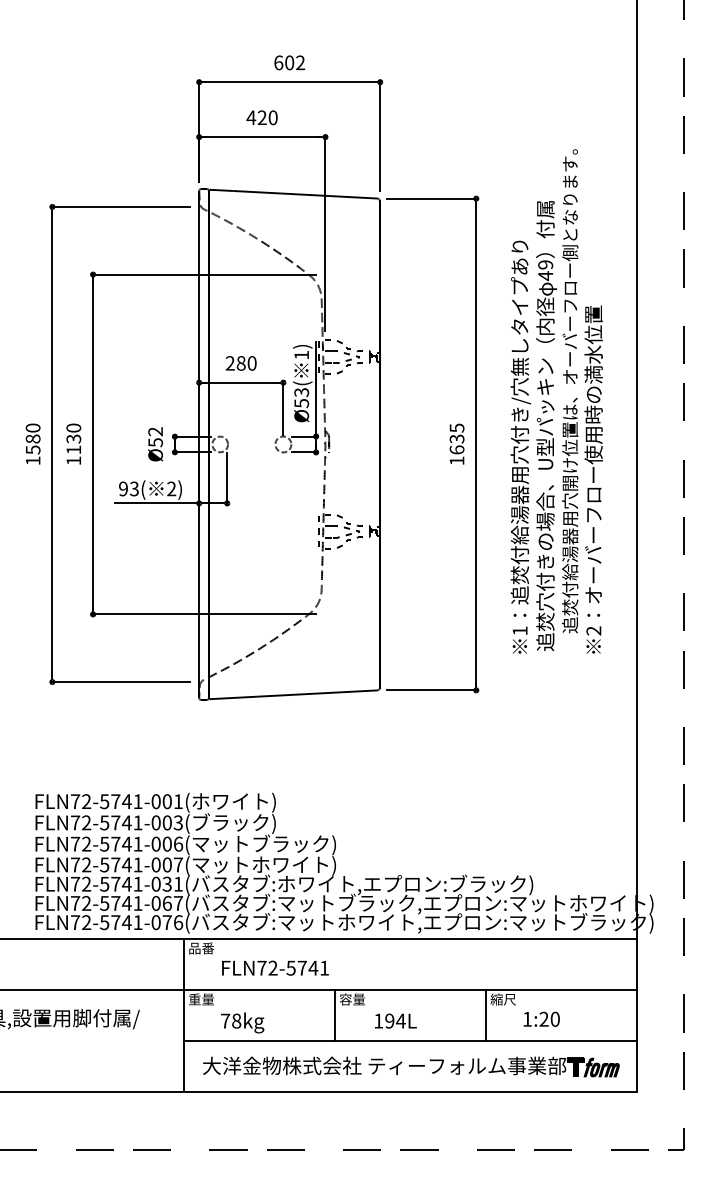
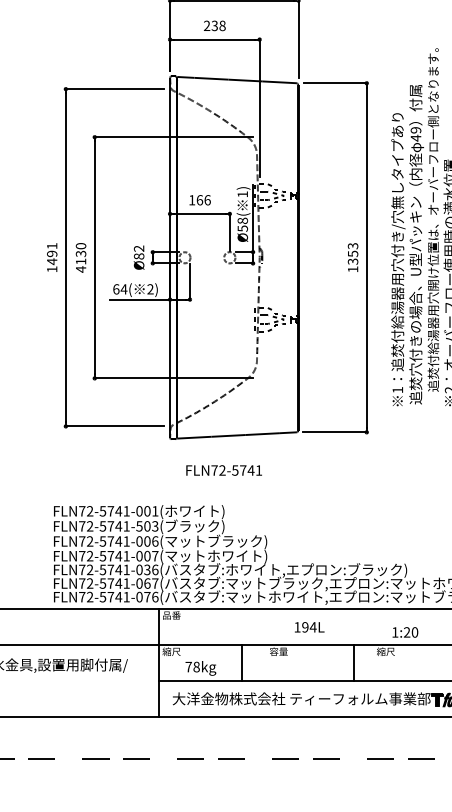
text: (261, 117) -> (214, 25), 420 -> 238
text: (240, 363) -> (199, 200), 280 -> 166
text: (301, 392) -> (242, 220), Ø53( -> Ø58(
text: (32, 438) -> (51, 253), 1580 -> 1491
text: (456, 438) -> (352, 253), 1635 -> 1353
text: (155, 442) -> (139, 256), Ø52 -> Ø82
text: (73, 460) -> (80, 269), 1130 -> 4130
text: (129, 488) -> (120, 289), 93( -> 64(
text: (155, 822) -> (139, 526), FLN72-5741-003( -> FLN72-5741-503(
text: (178, 883) -> (155, 569), FLN72-5741-031( -> FLN72-5741-036(
text: (275, 967) -> (224, 470), moved
text: (200, 999) -> (170, 651), 重量 -> 縮尺
line: (334, 1014) -> (241, 662), moved
line: (485, 1014) -> (353, 662), moved
text: (541, 1018) -> (405, 631), moved
text: (395, 1020) -> (309, 626), moved

